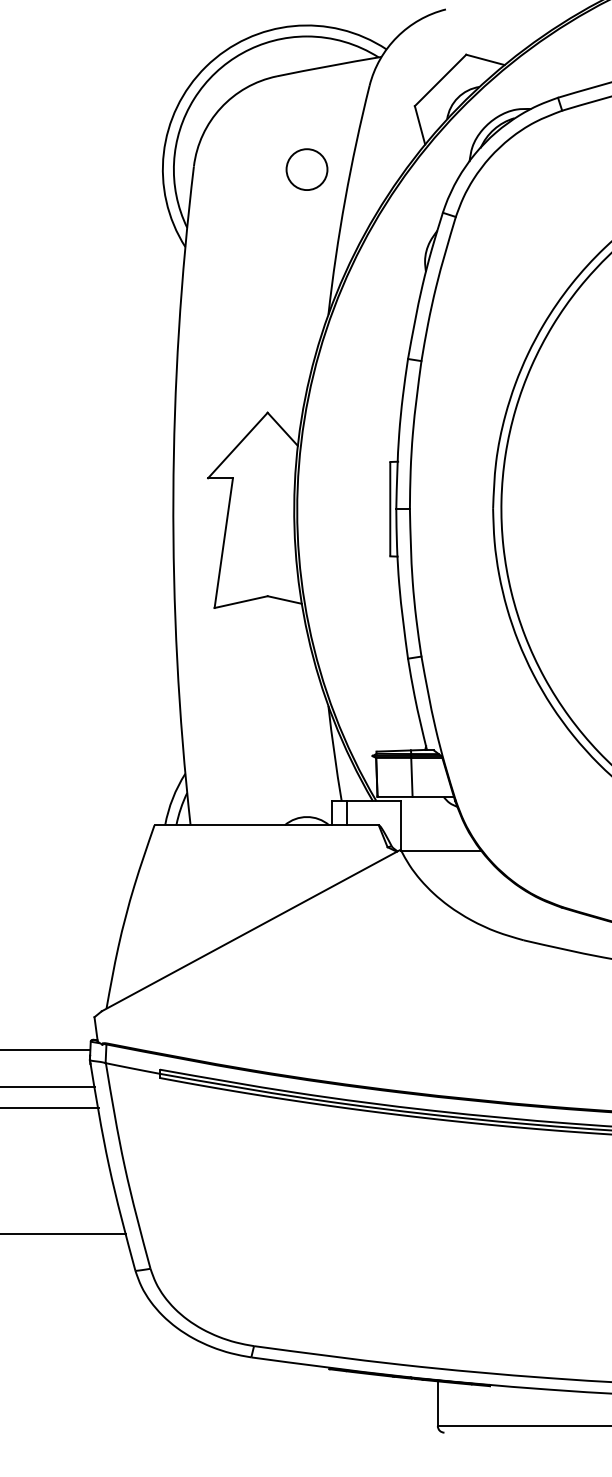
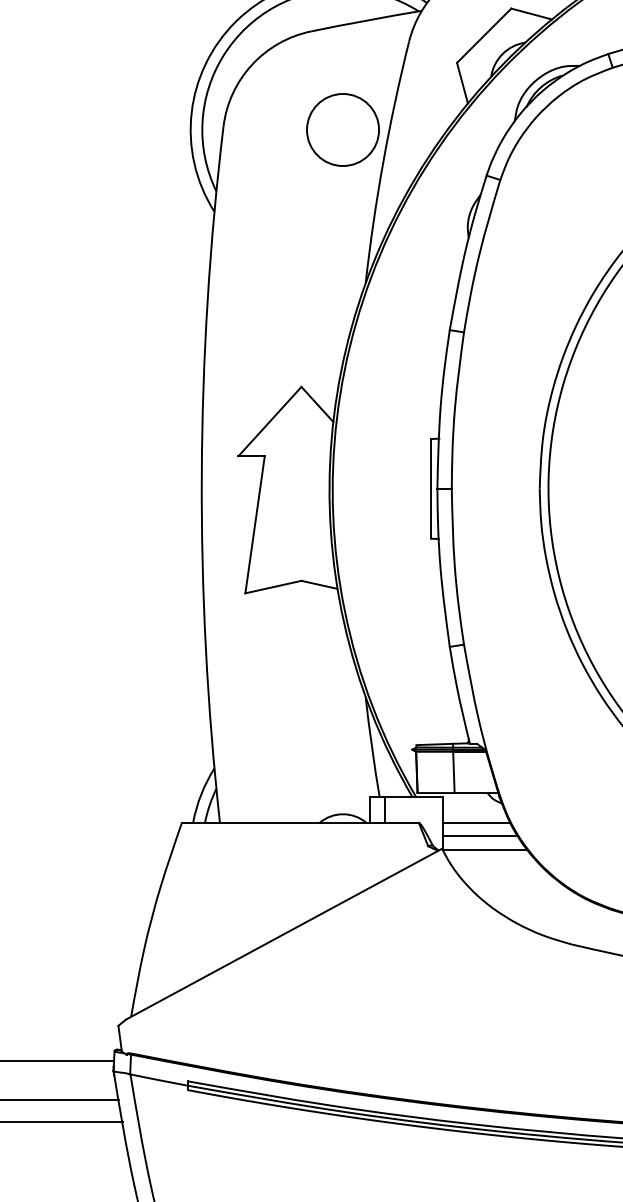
circle: (306, 169) -> (342, 129), size x1.67
line: (433, 825) -> (476, 823), added
line: (436, 837) -> (479, 835), added

